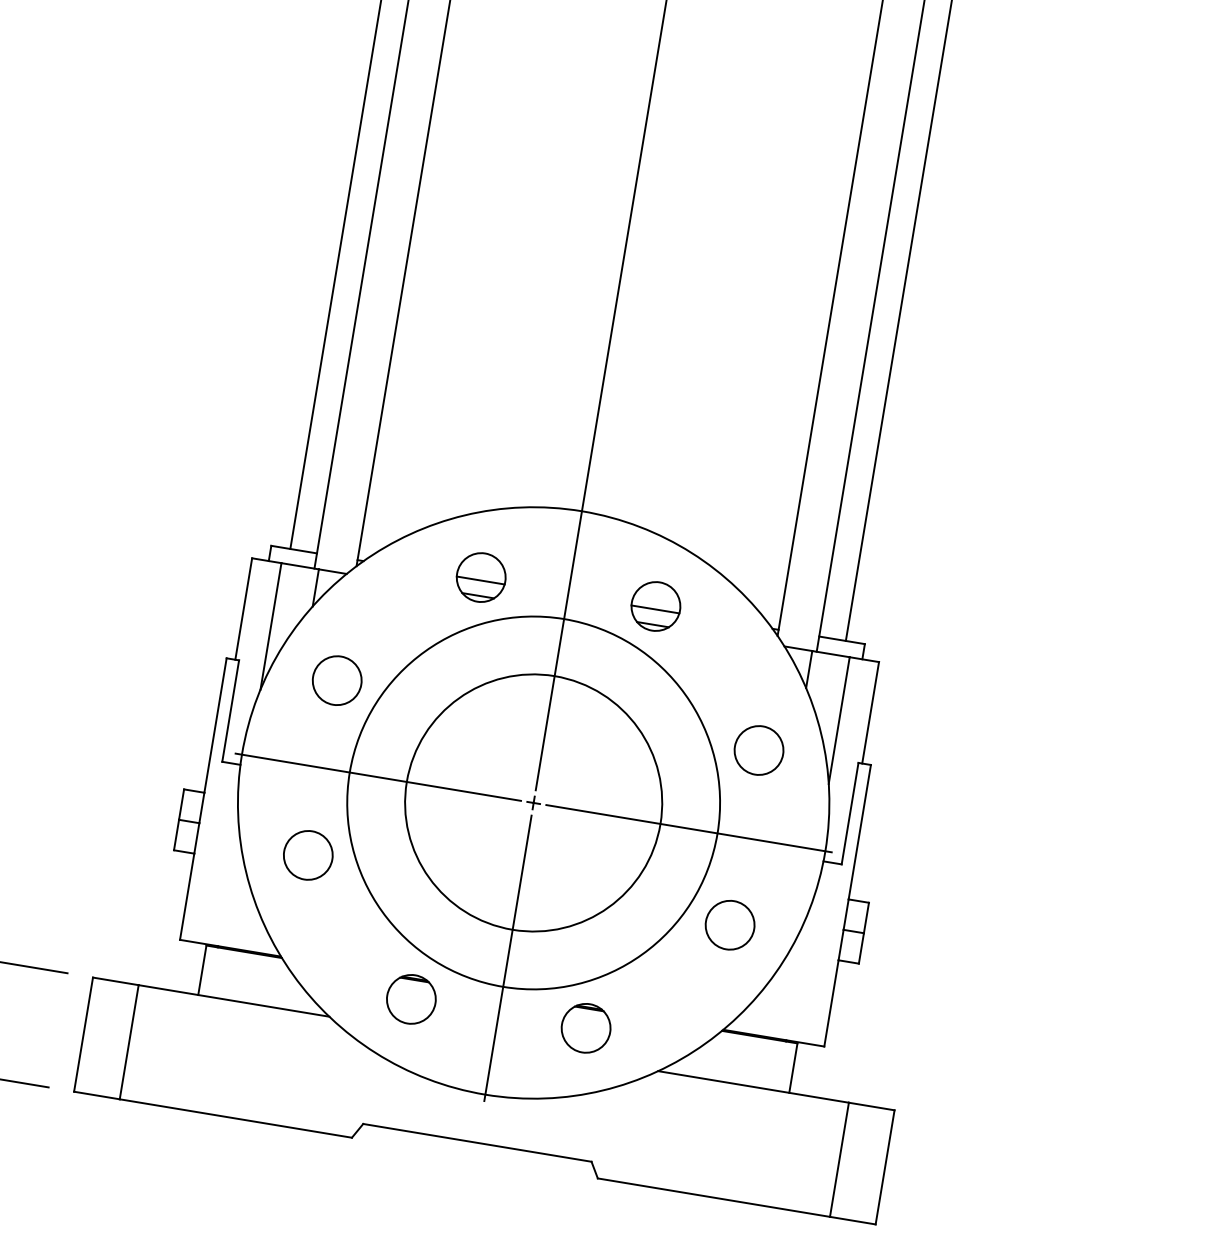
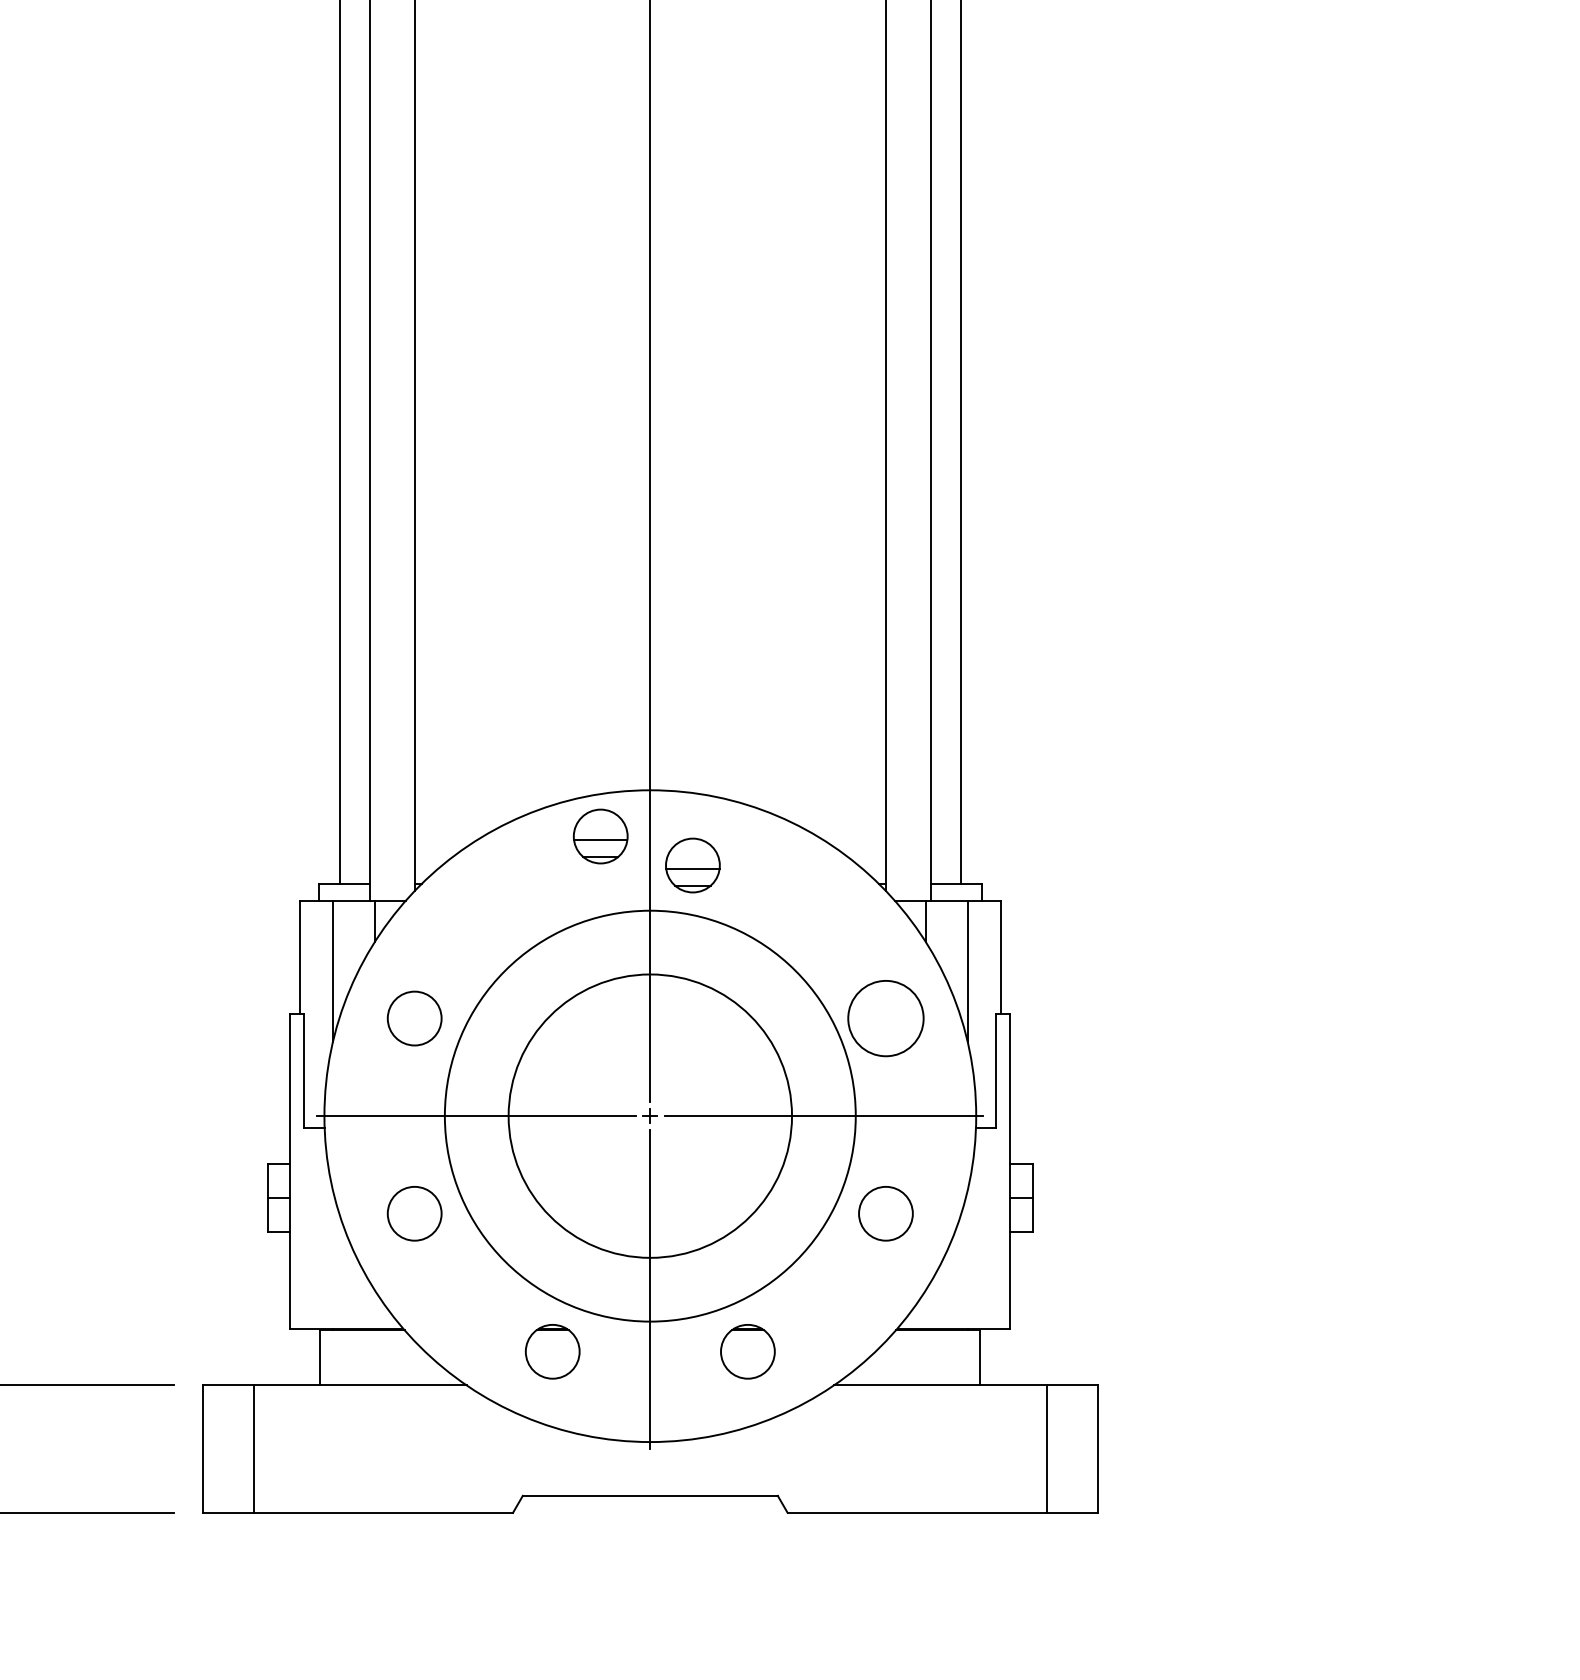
part: (481, 577) -> (600, 836), moved
part: (655, 606) -> (692, 865), moved
circle: (758, 750) -> (885, 1018), size x1.4

